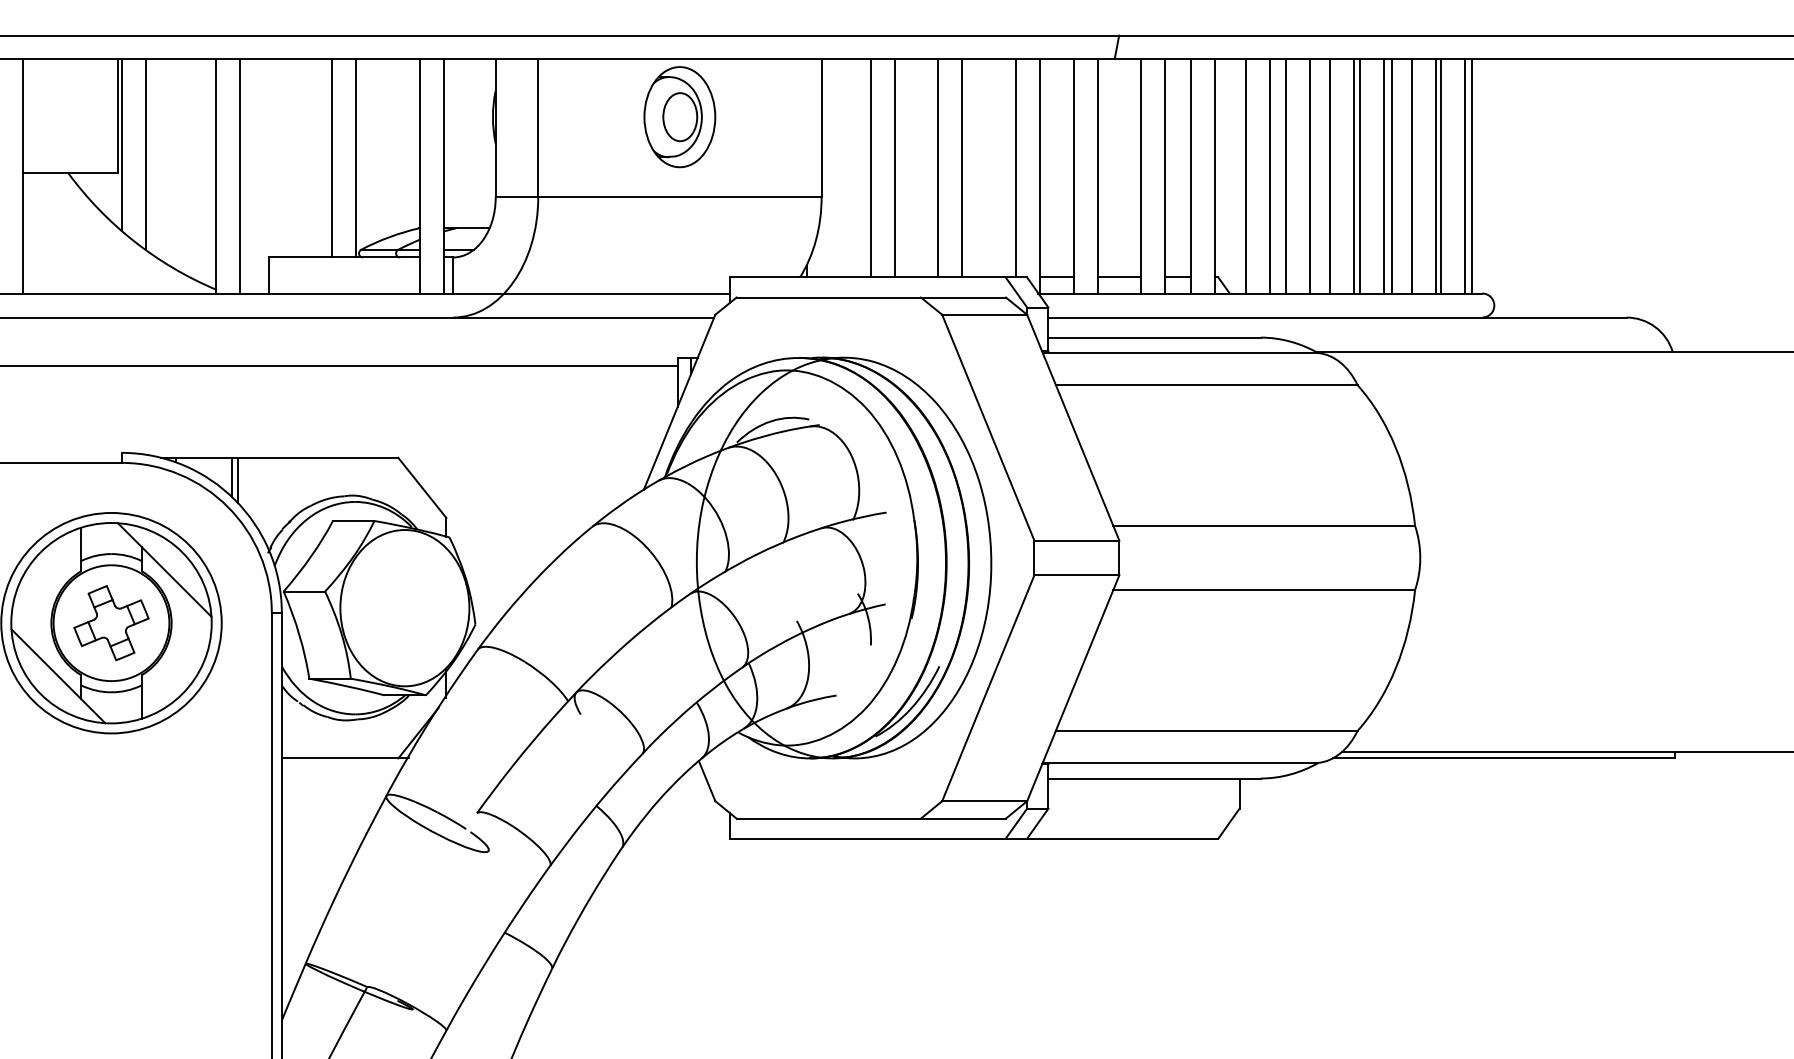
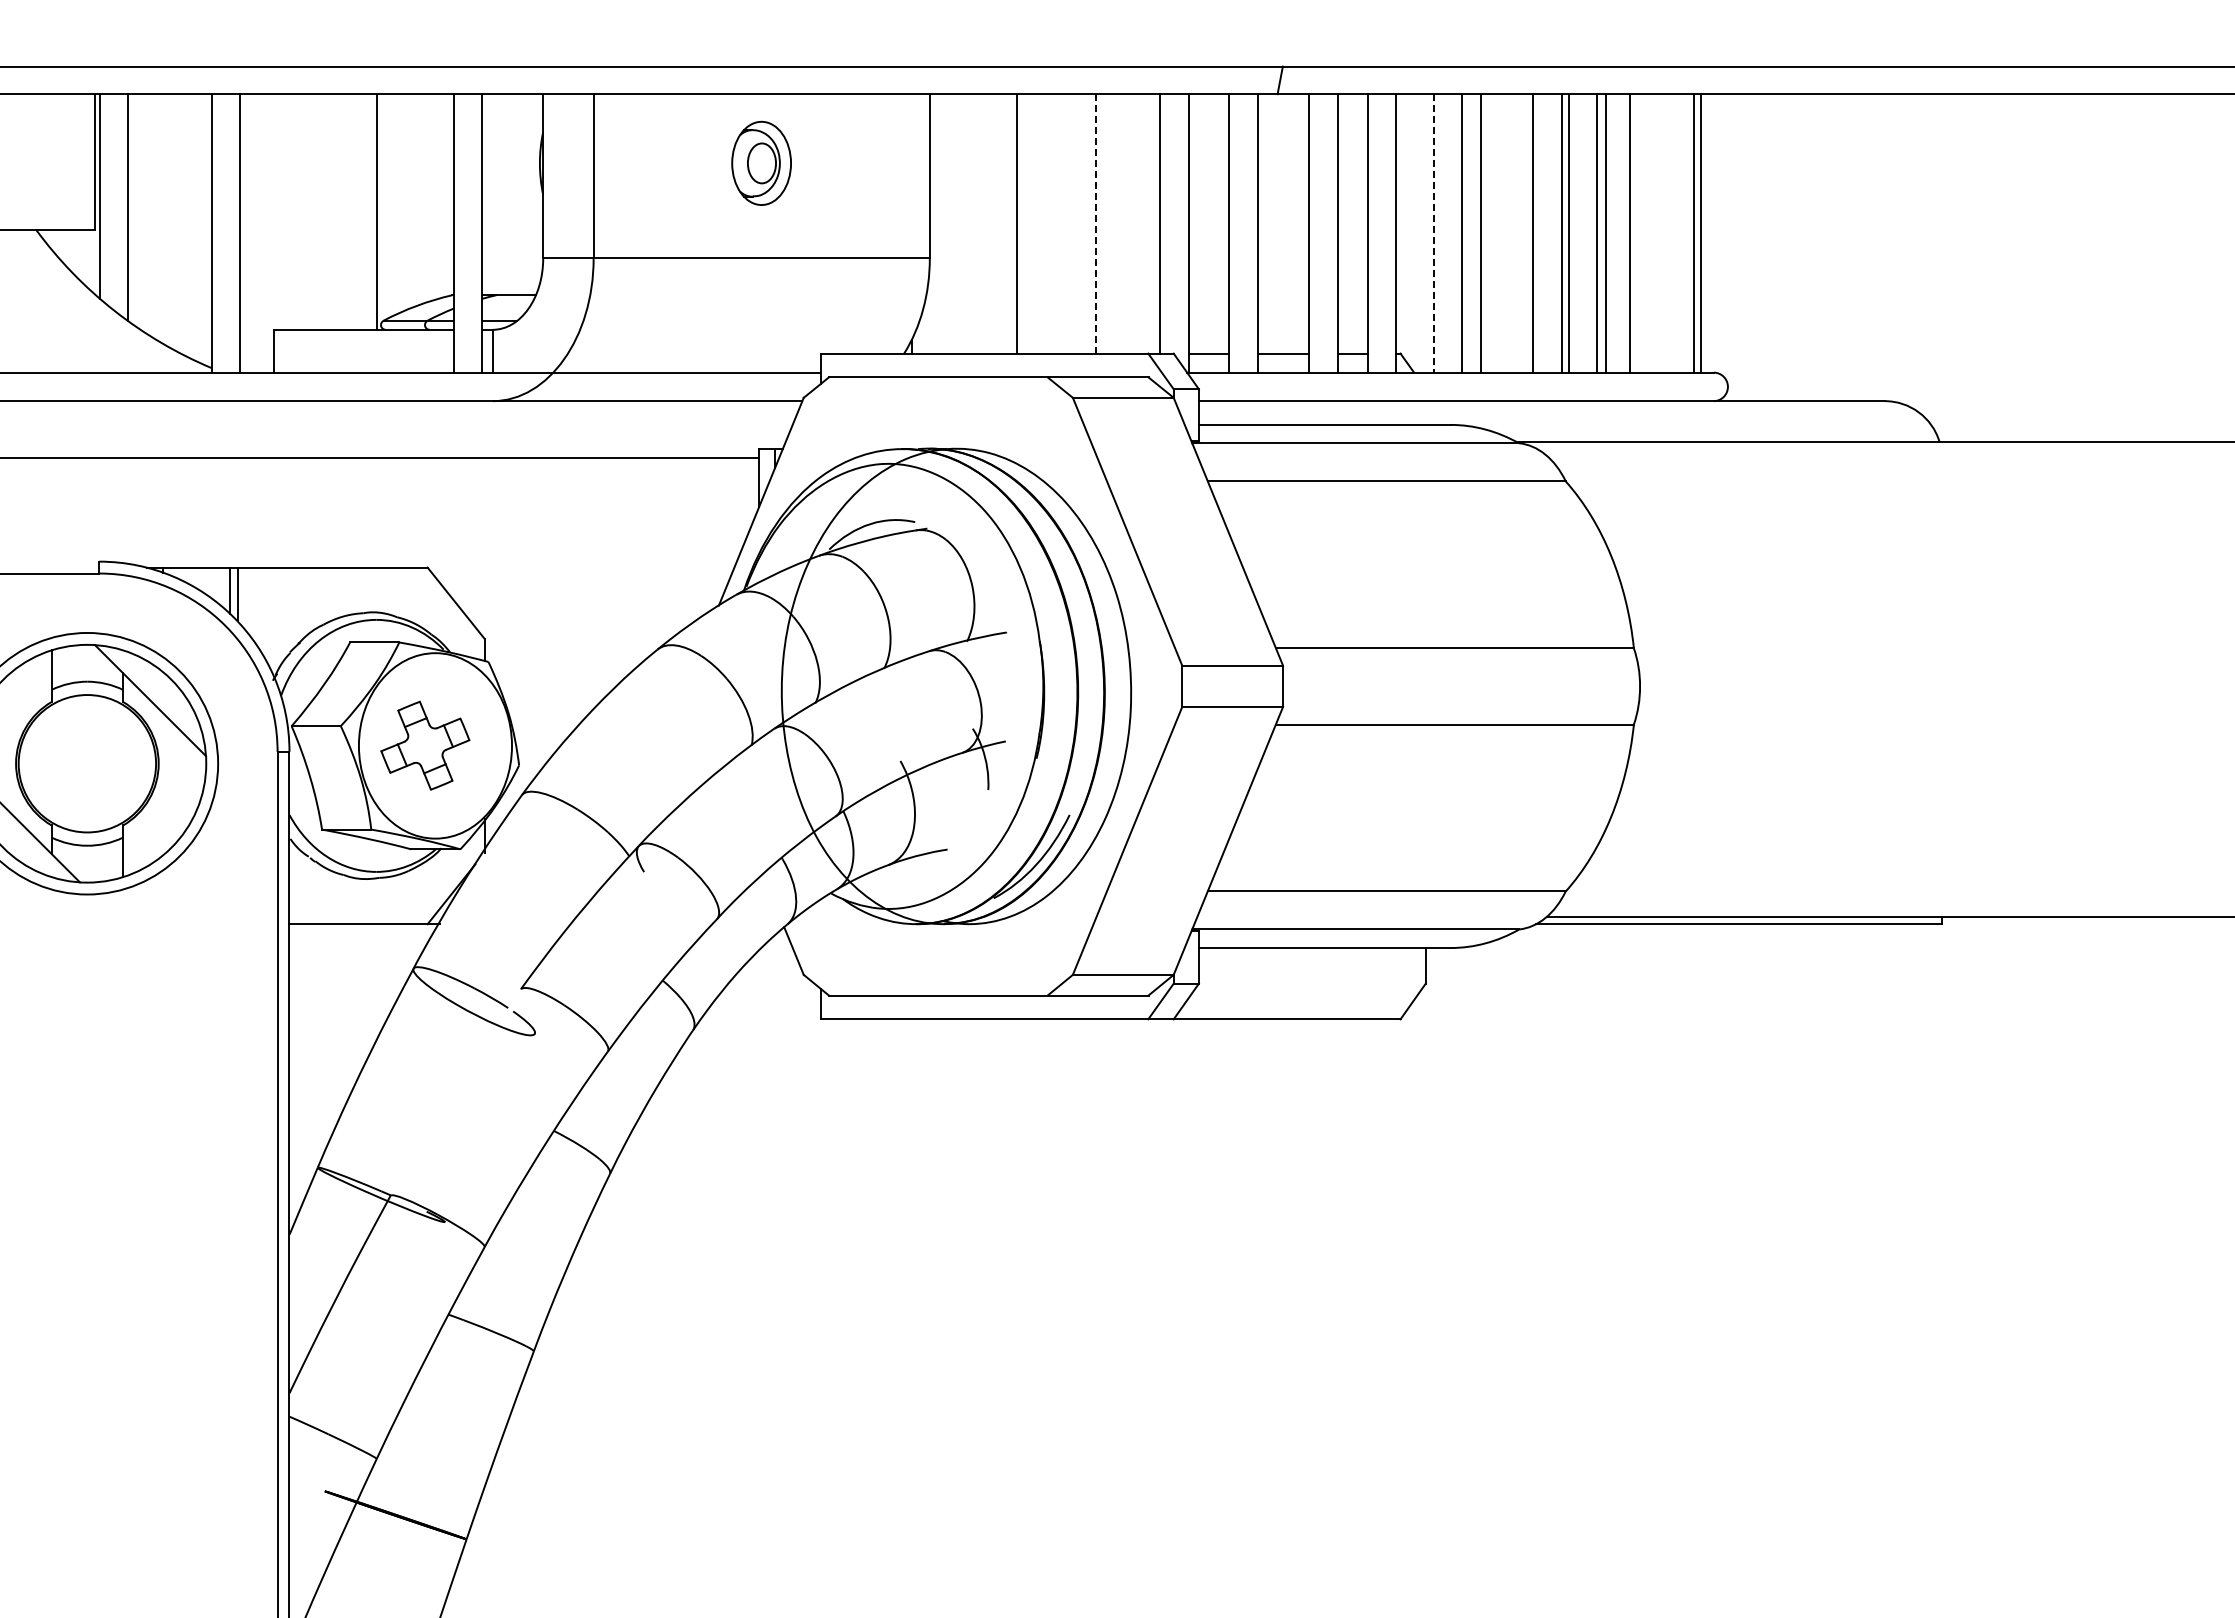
part: (679, 117) -> (761, 163), size x0.7
line: (331, 157) -> (348, 211), removed
line: (871, 167) -> (988, 223), removed
line: (937, 167) -> (1067, 223), removed
line: (961, 167) -> (1095, 223), solid -> dashed
line: (1246, 176) -> (1433, 233), solid -> dashed
line: (1310, 176) -> (1509, 233), removed
line: (1435, 176) -> (1658, 233), removed
line: (1441, 176) -> (1665, 233), removed
part: (111, 623) -> (425, 745), moved

